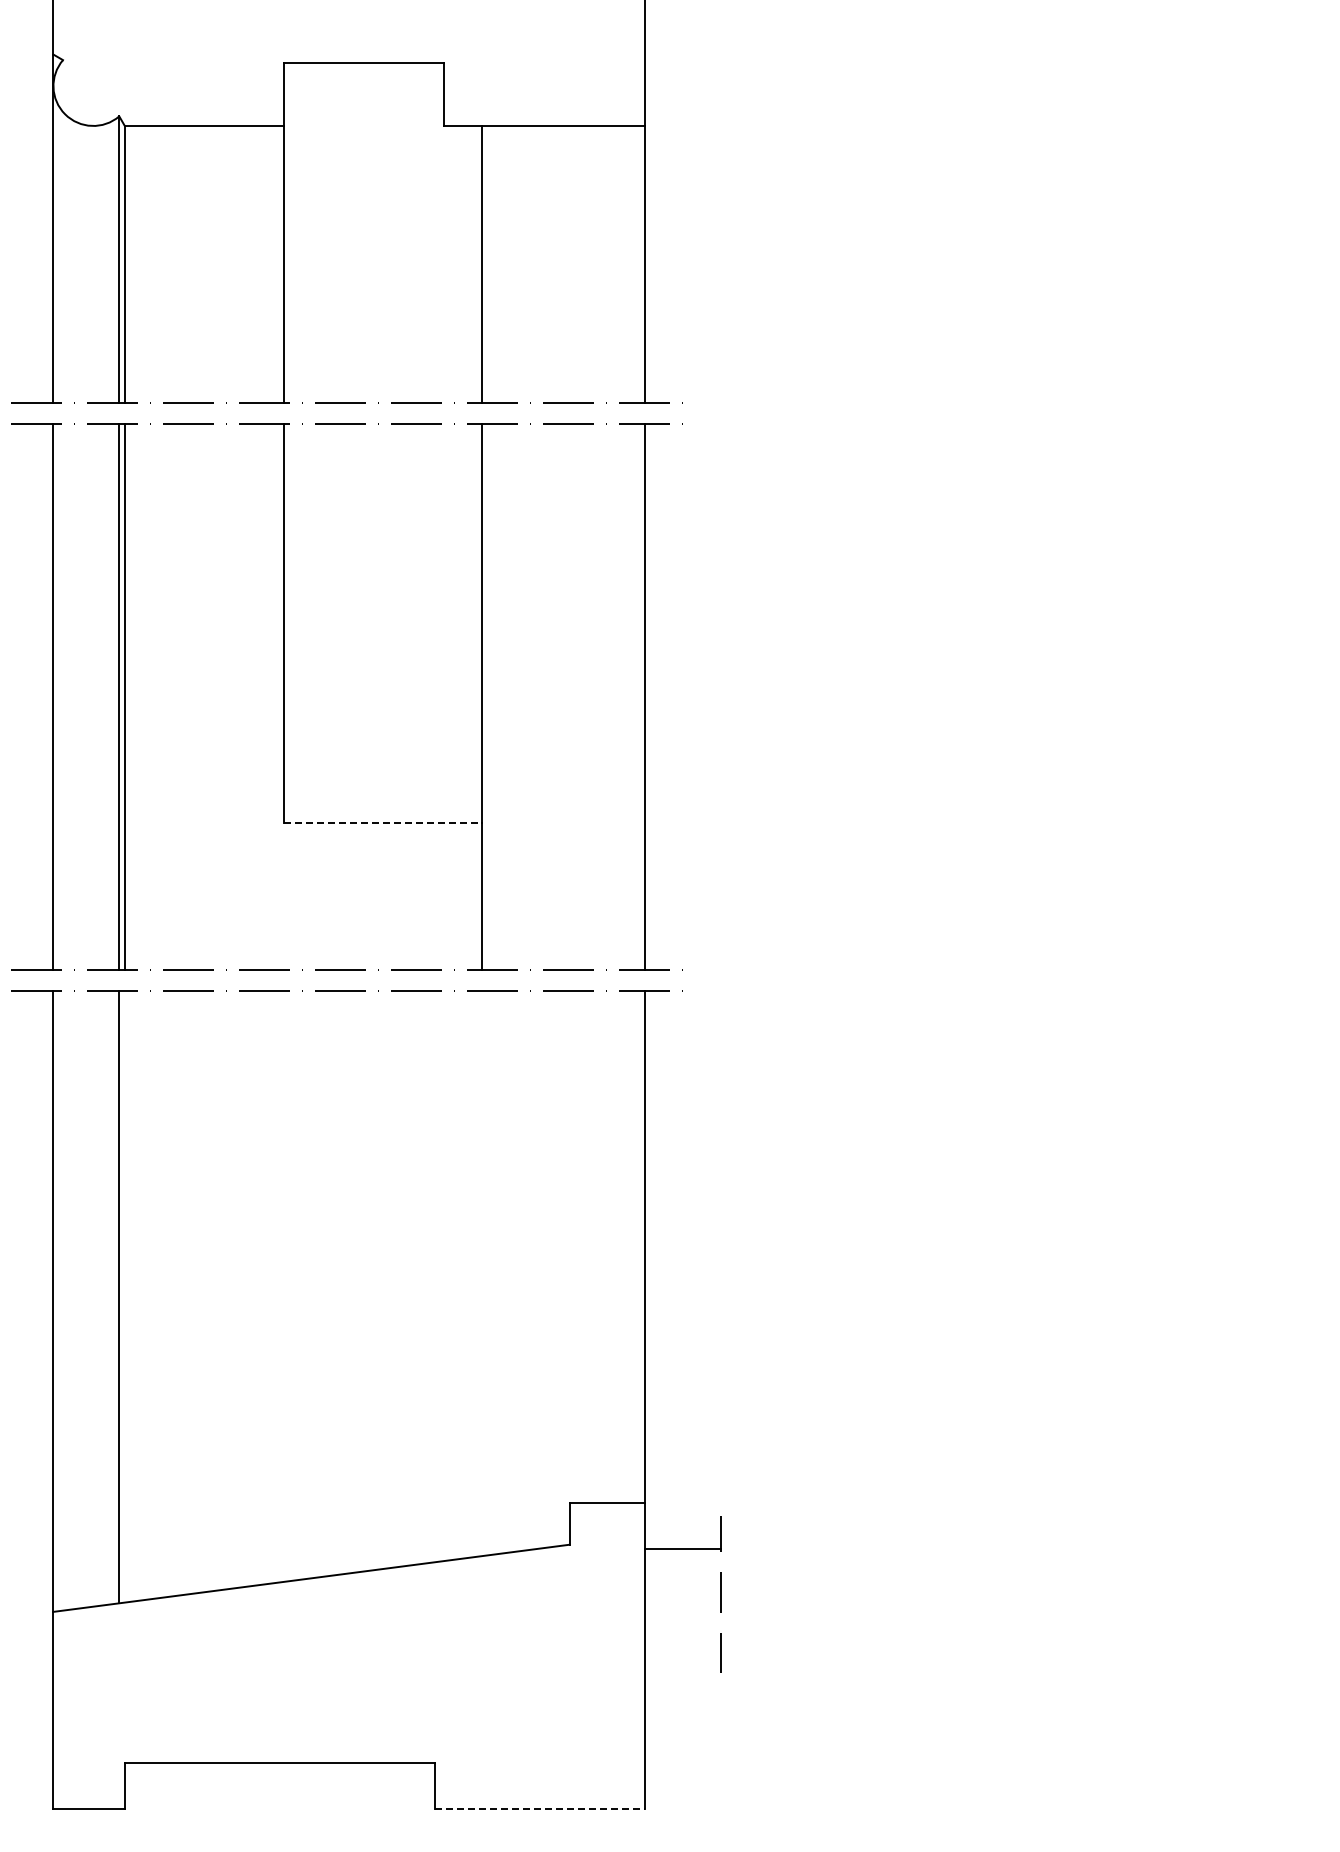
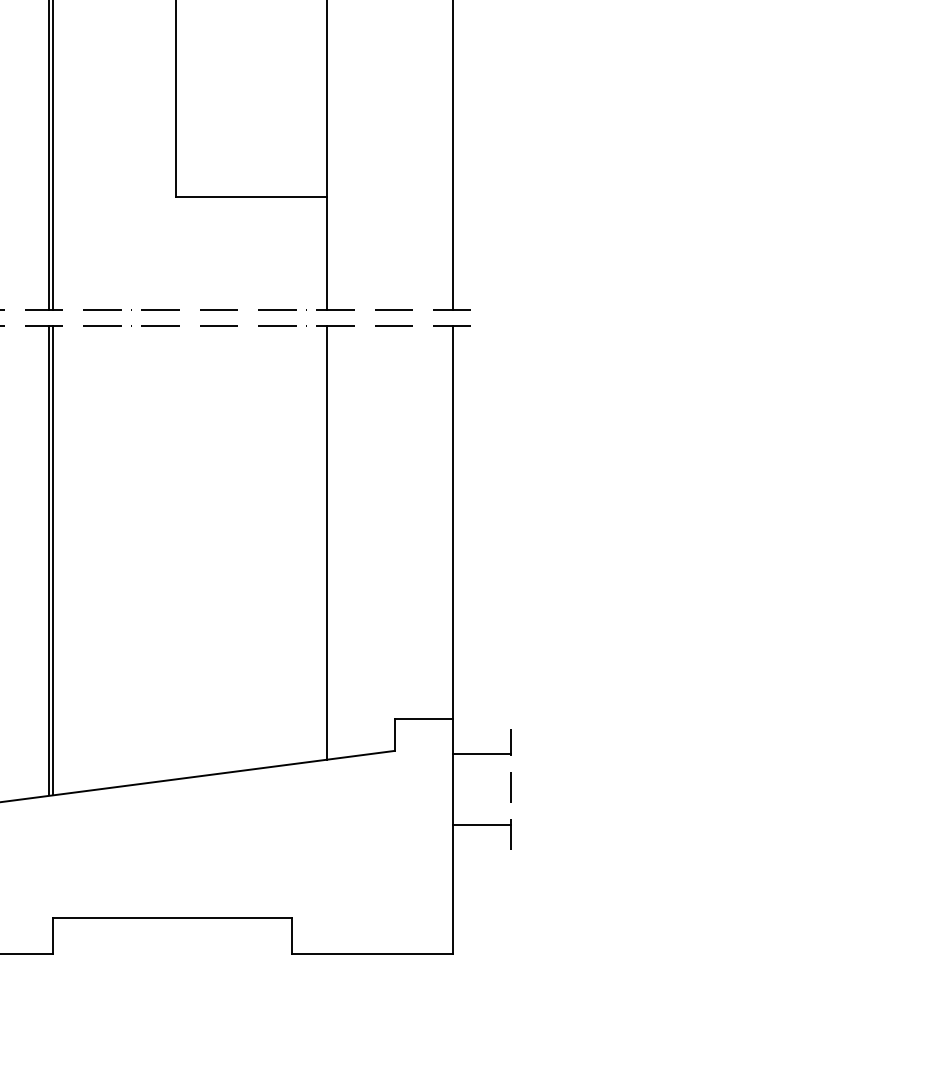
line: (382, 822) -> (251, 196), dashed -> solid
line: (481, 1273) -> (327, 542), added
line: (124, 1295) -> (53, 559), added
line: (682, 1641) -> (481, 825), added
line: (540, 1809) -> (372, 954), dashed -> solid

